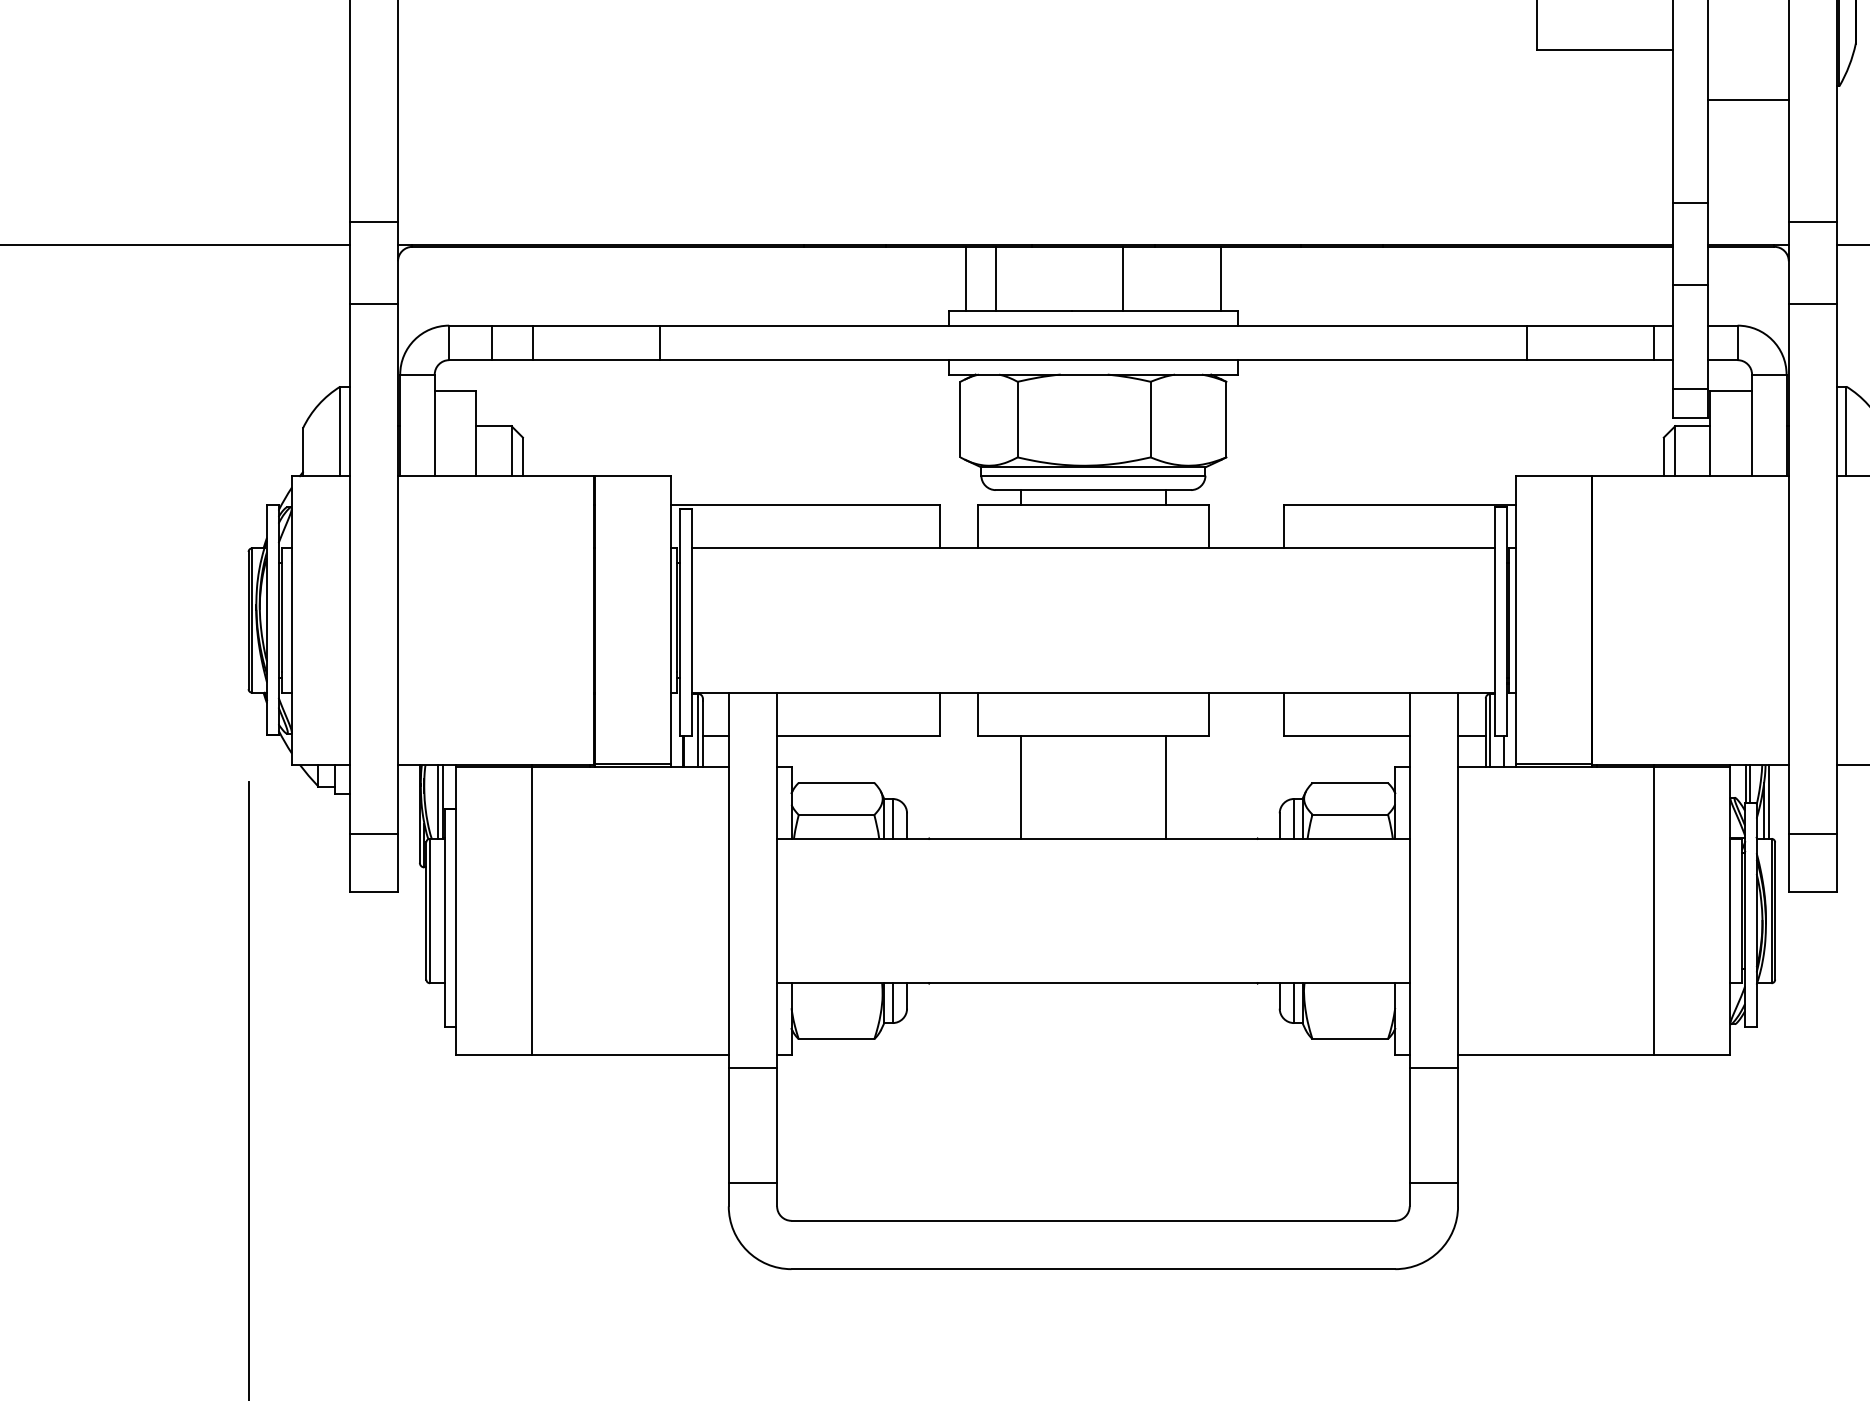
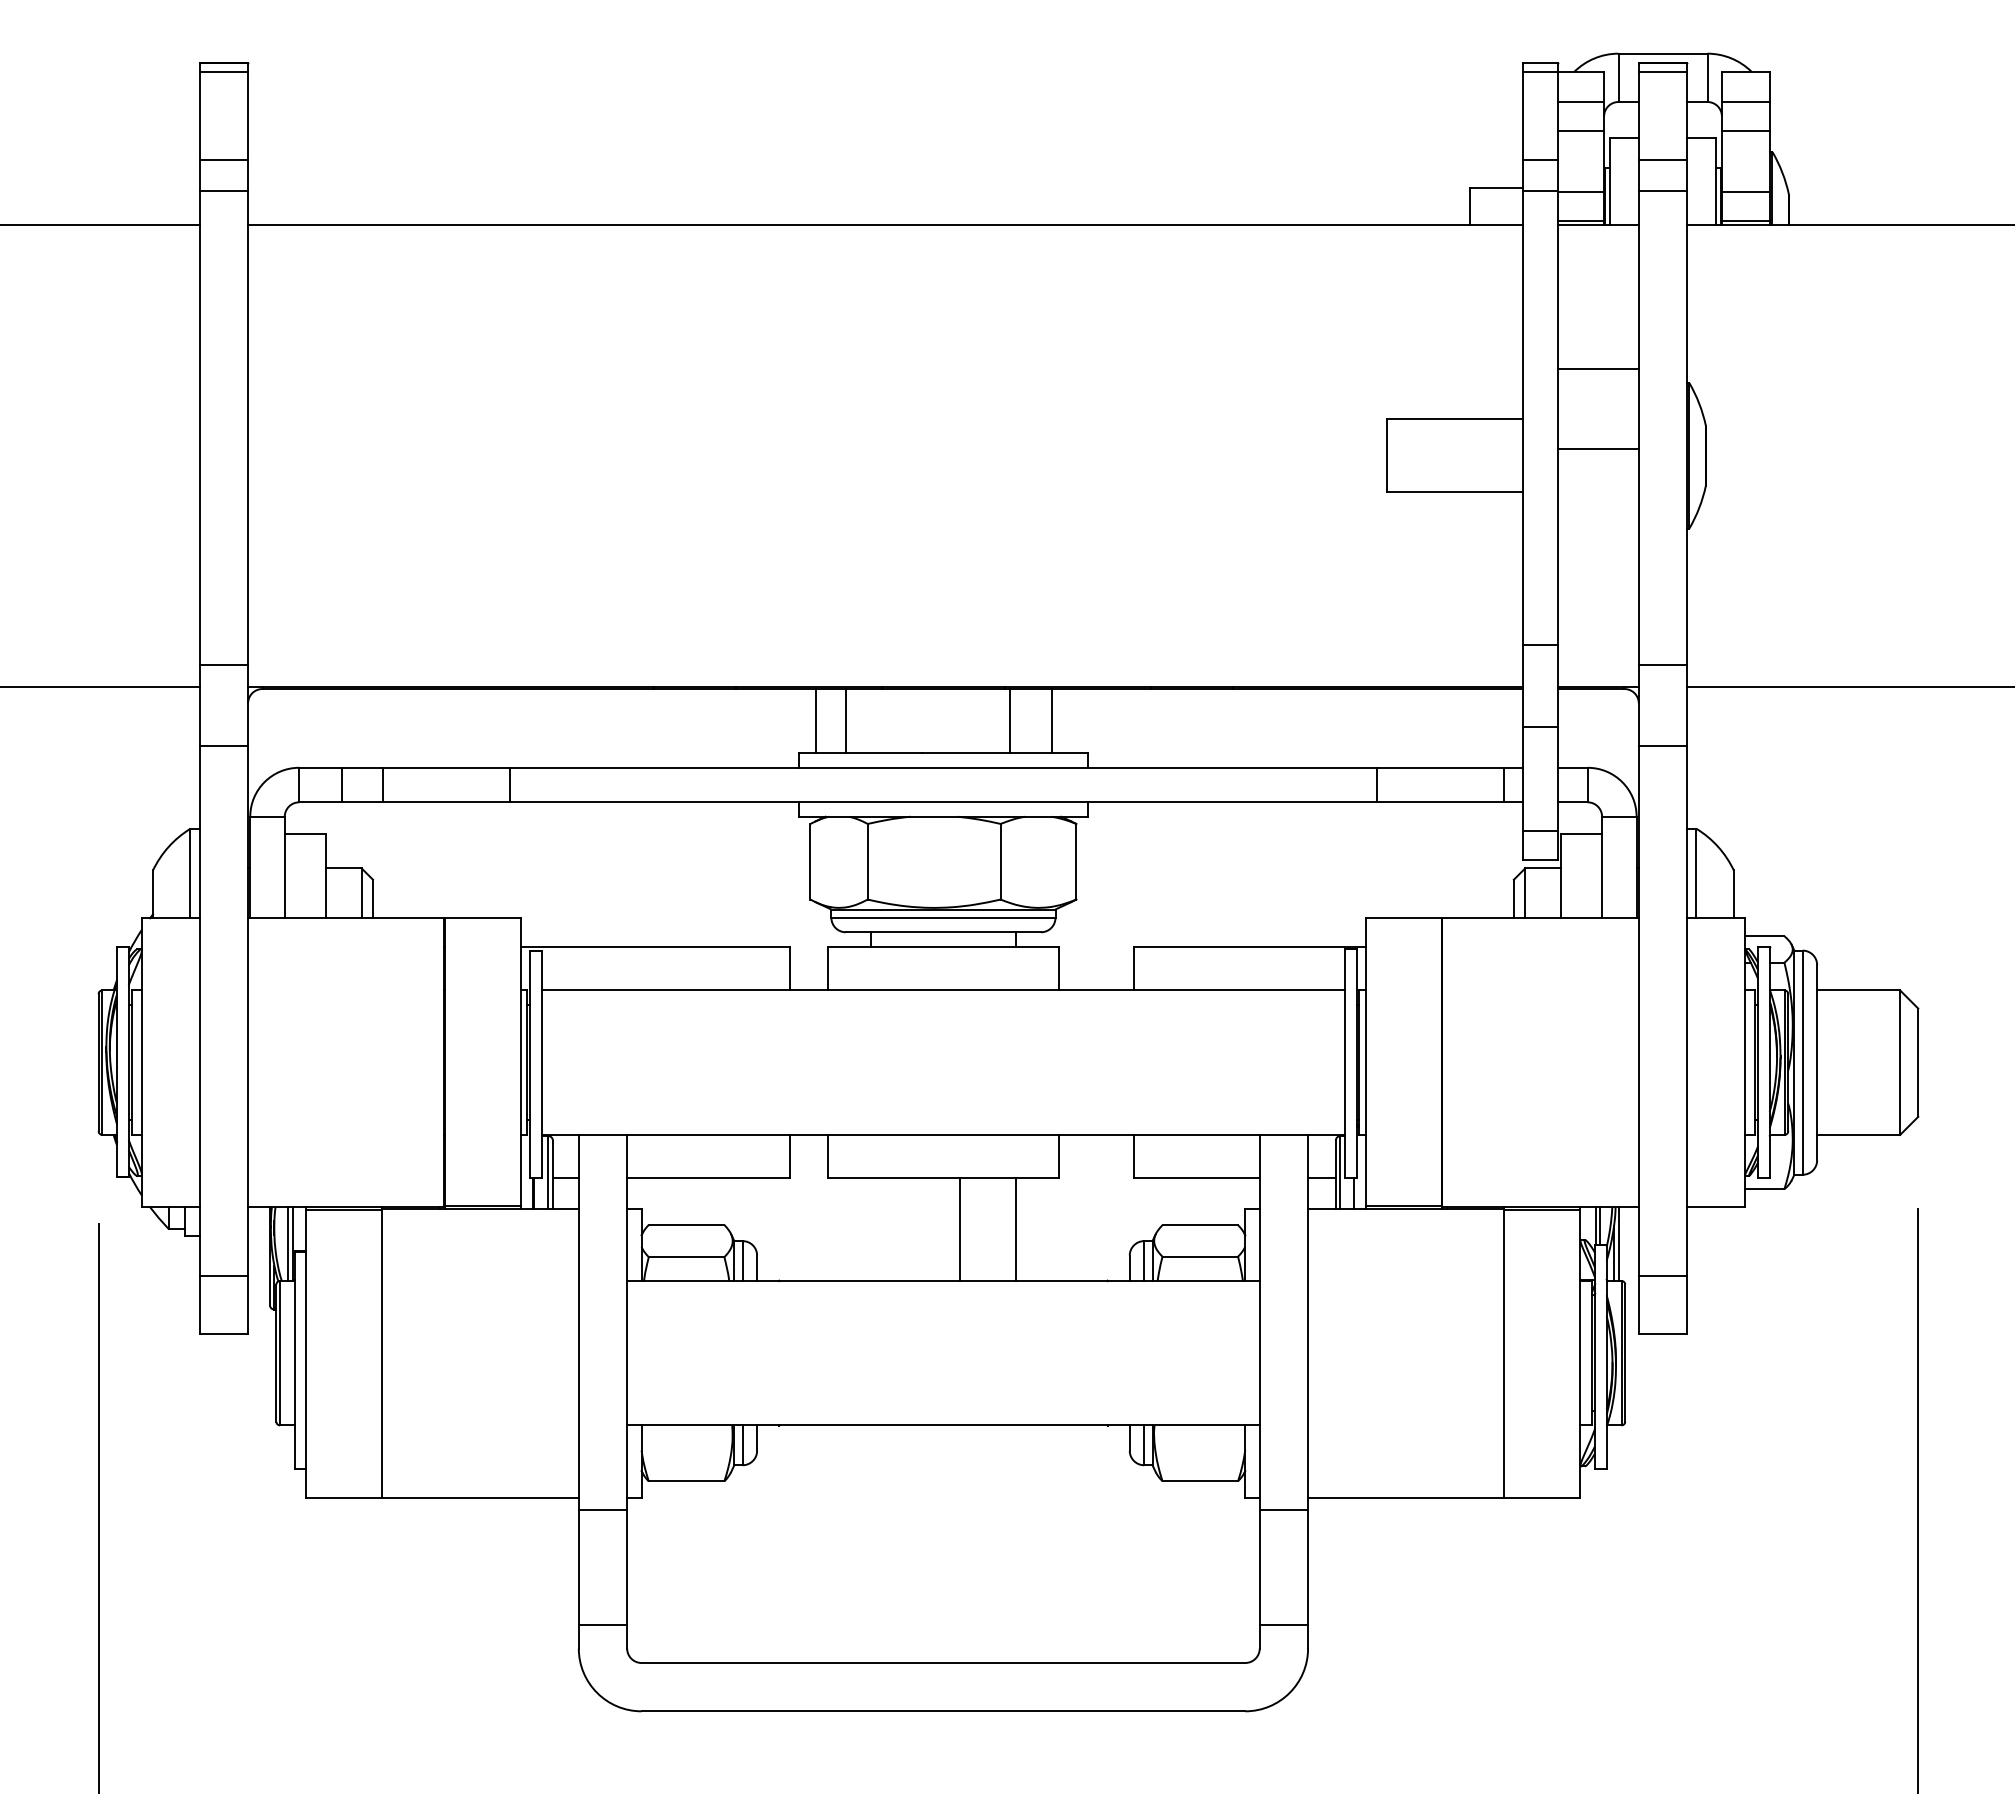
line: (1747, 100) -> (1597, 449), moved
line: (1122, 279) -> (1051, 721), moved
line: (1220, 279) -> (1009, 721), moved
line: (1021, 787) -> (960, 1229), moved

